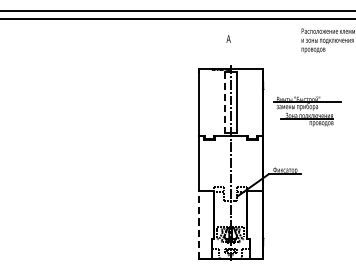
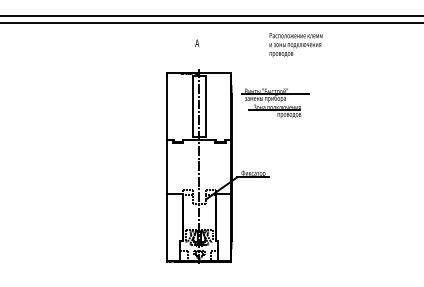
line: (224, 102) -> (193, 106), dashed -> solid
part: (307, 111) -> (275, 103), moved
line: (198, 224) -> (167, 227), dashed -> solid

